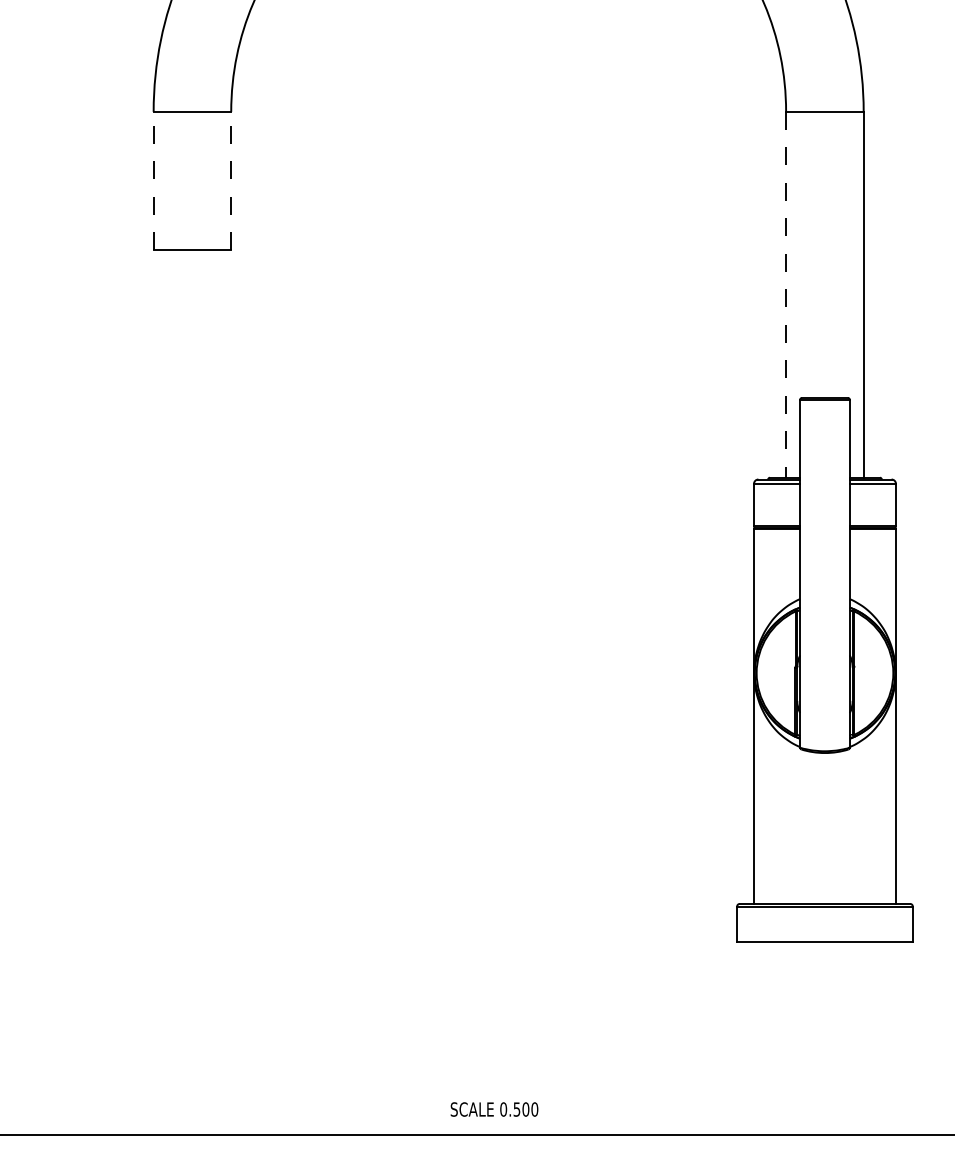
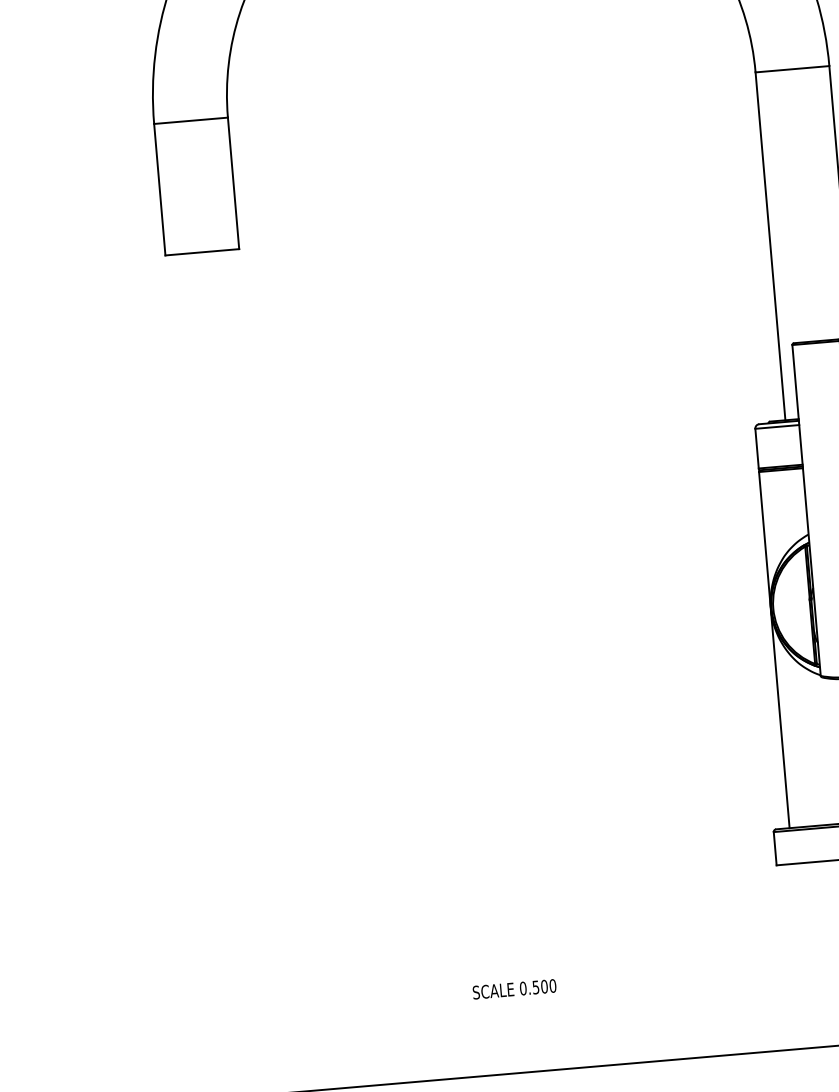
line: (153, 180) -> (159, 189), dashed -> solid
line: (231, 180) -> (233, 182), dashed -> solid
line: (786, 294) -> (770, 246), dashed -> solid
text: (494, 1109) -> (514, 989), moved

